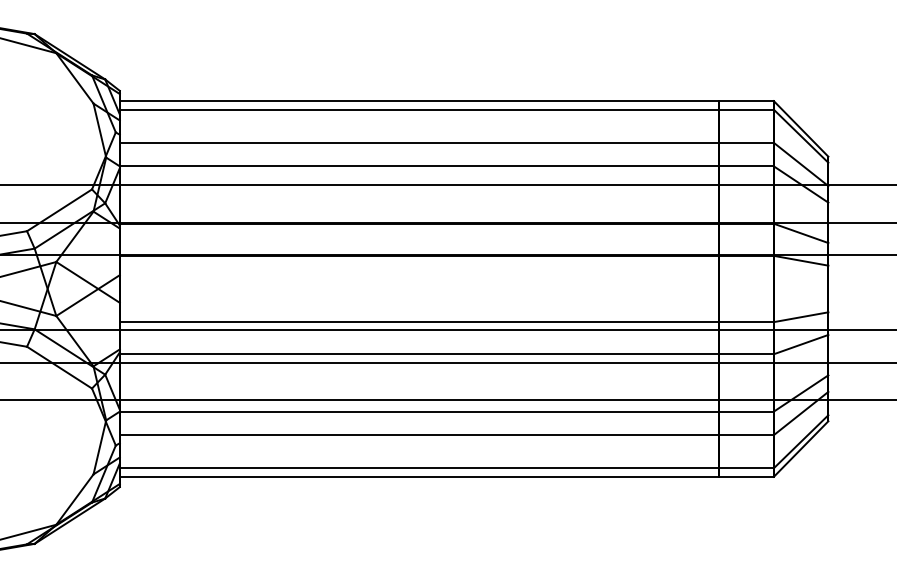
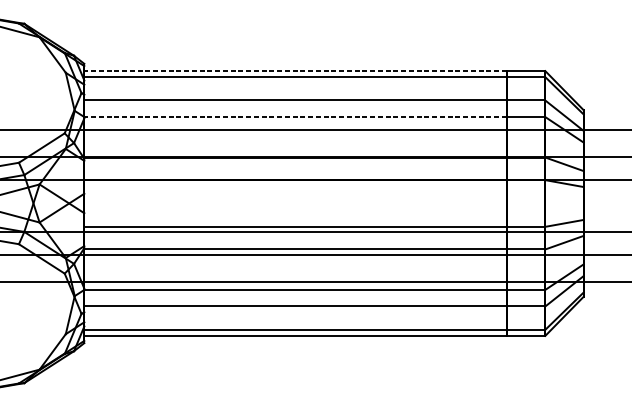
line: (419, 101) -> (295, 71), solid -> dashed
line: (419, 166) -> (295, 117), solid -> dashed

